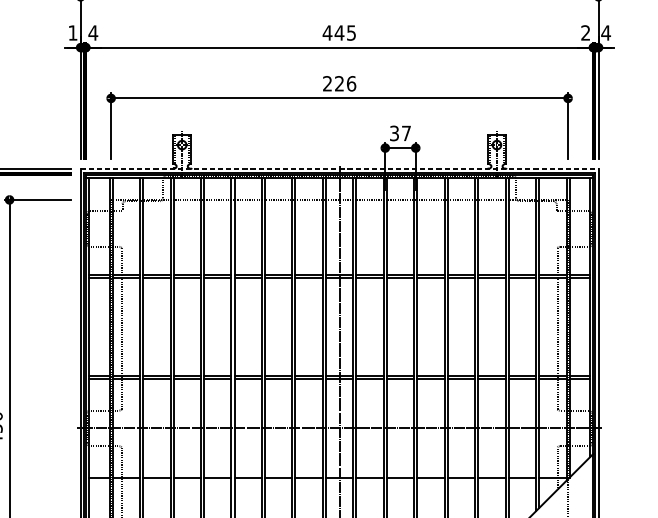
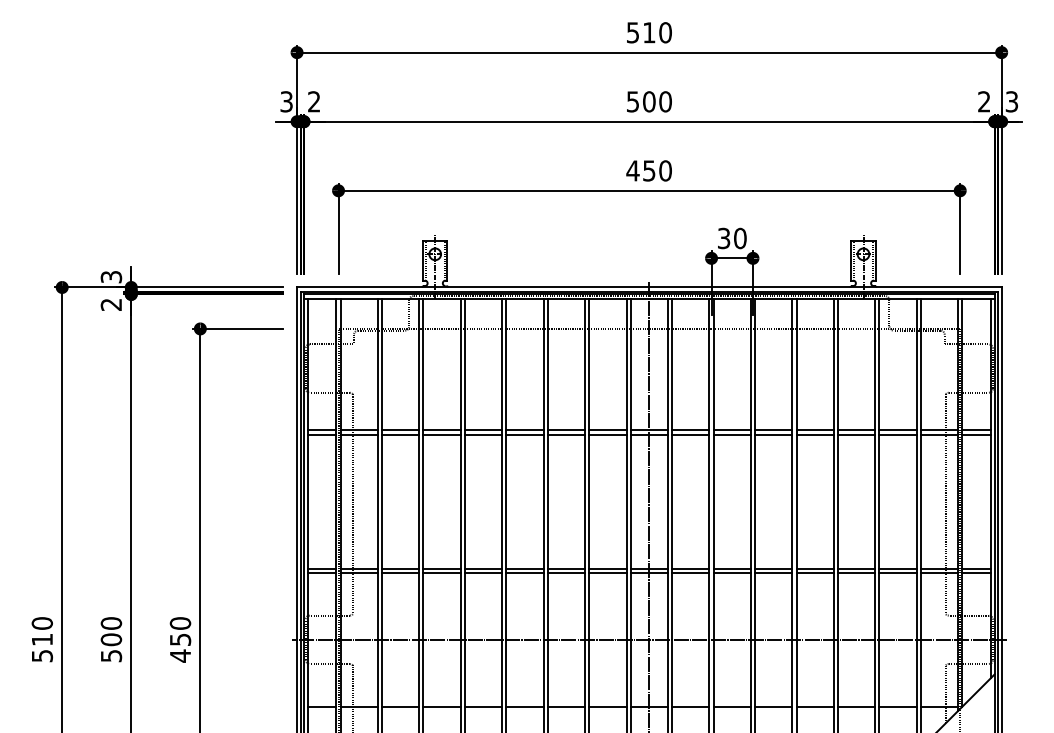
text: (72, 32) -> (286, 101), 1 -> 3
text: (92, 32) -> (313, 101), 4 -> 2
text: (338, 32) -> (648, 101), 445 -> 500
text: (605, 32) -> (1011, 101), 4 -> 3
text: (339, 83) -> (649, 170), 226 -> 450
text: (406, 133) -> (740, 238), 37 -> 30
line: (339, 169) -> (649, 287), dashed -> solid

